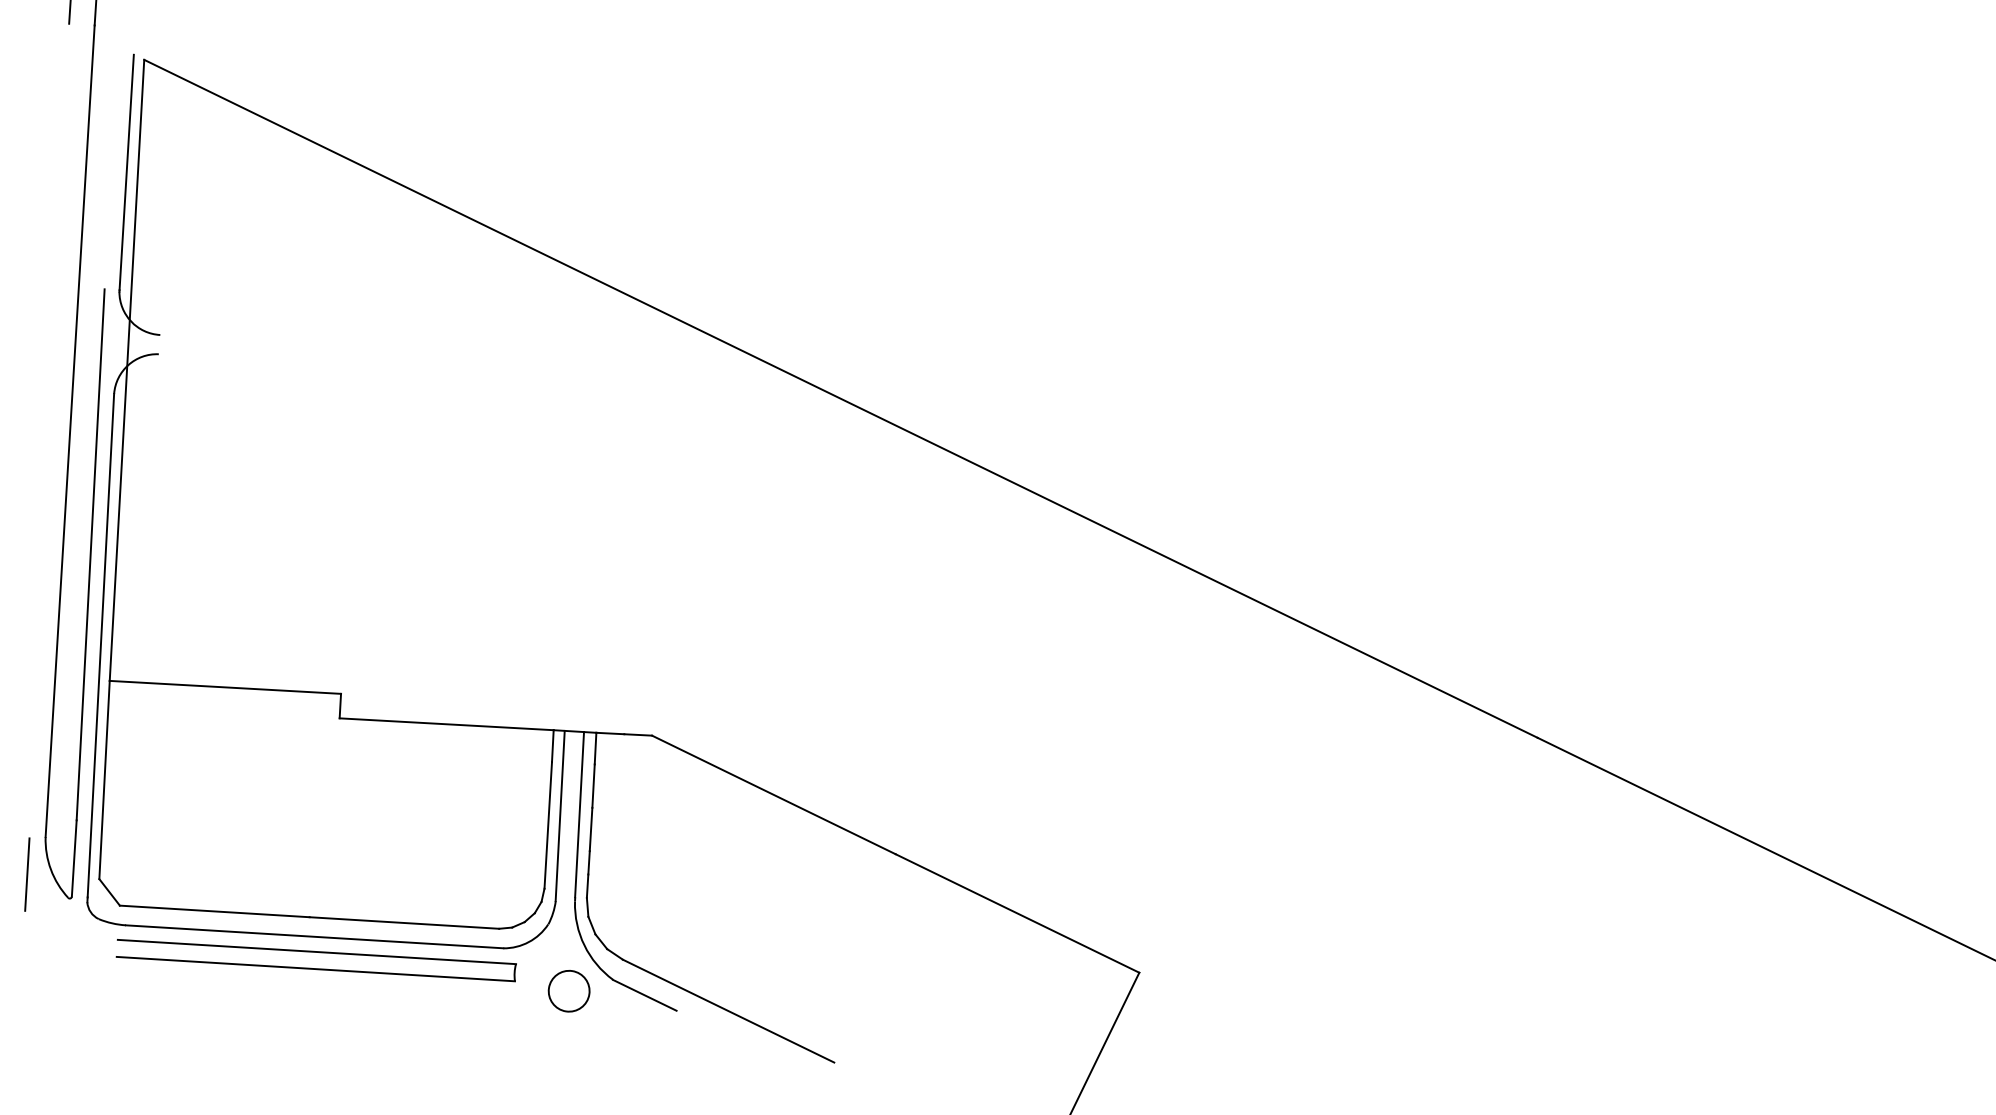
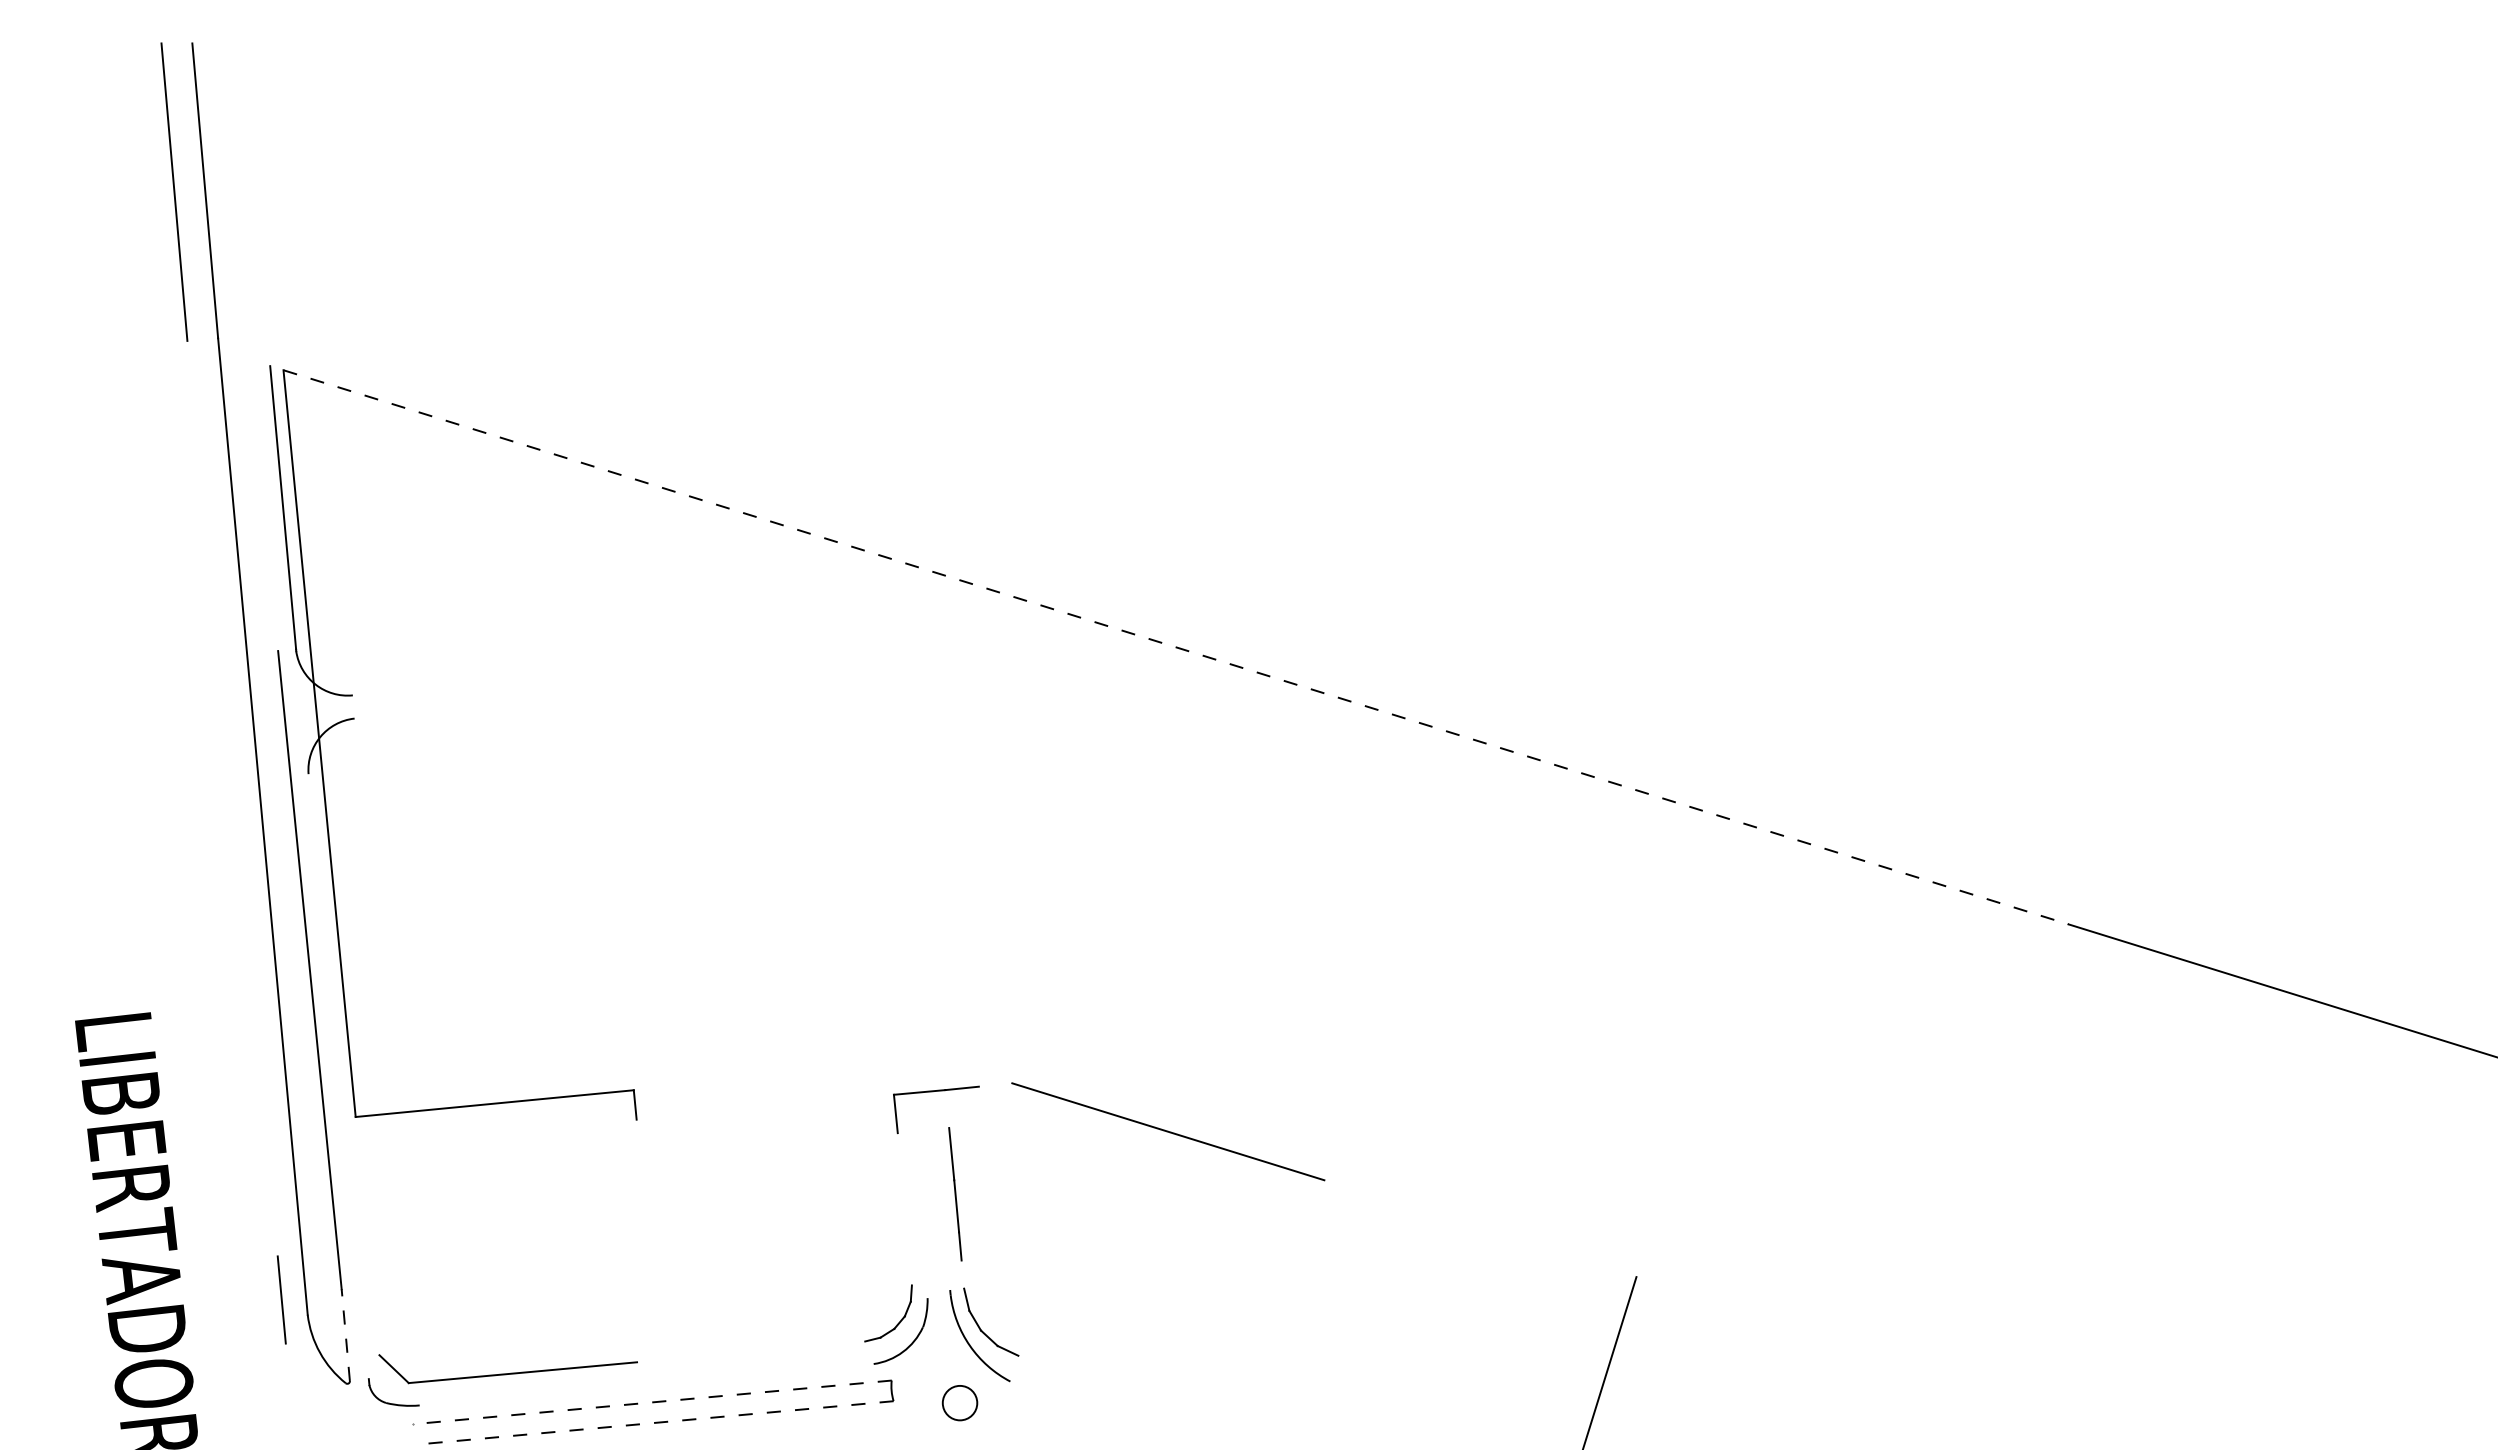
line: (841, 399) -> (1176, 647), solid -> dashed
line: (100, 645) -> (338, 1076), removed
line: (446, 723) -> (764, 1106), removed
line: (638, 734) -> (995, 1084), removed
line: (595, 748) -> (947, 1109), removed
line: (104, 780) -> (367, 1236), removed
line: (579, 814) -> (940, 1190), removed
line: (560, 815) -> (917, 1195), removed
line: (547, 825) -> (904, 1209), removed
line: (74, 857) -> (345, 1334), solid -> dashed
line: (27, 874) -> (281, 1299), moved
line: (587, 886) -> (962, 1274), removed
line: (1017, 913) -> (1480, 1228), removed
line: (404, 922) -> (751, 1351), removed
line: (314, 936) -> (646, 1384), removed
line: (317, 952) -> (652, 1402), solid -> dashed
line: (316, 969) -> (654, 1423), solid -> dashed
circle: (568, 990) -> (959, 1402), size x0.7
line: (644, 994) -> (1050, 1393), removed
line: (728, 1010) -> (1153, 1397), removed

